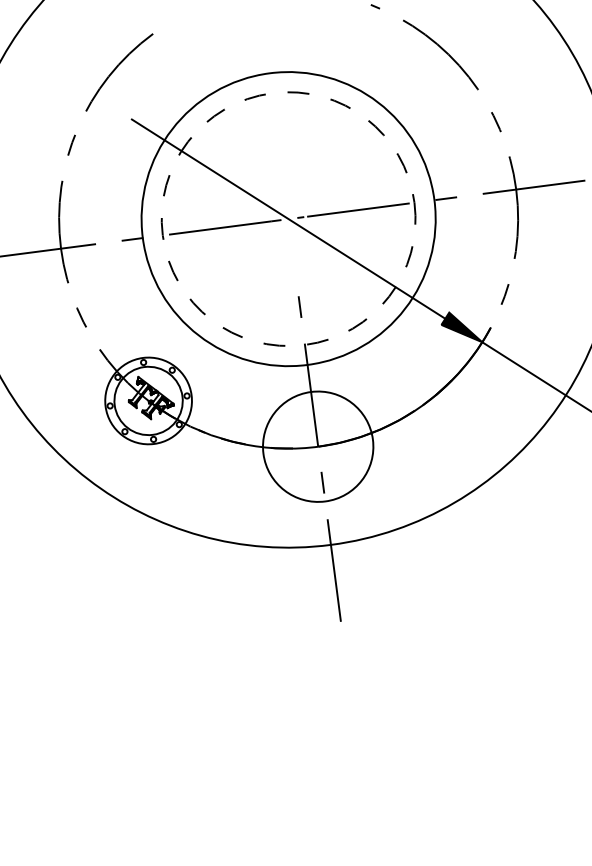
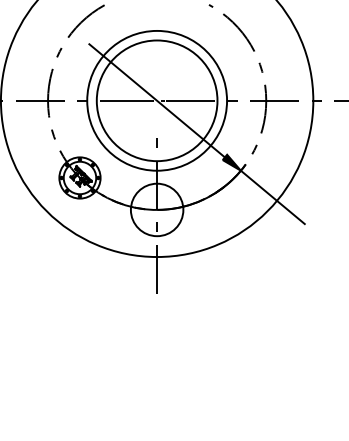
circle: (287, 218) -> (156, 100), dashed -> solid

